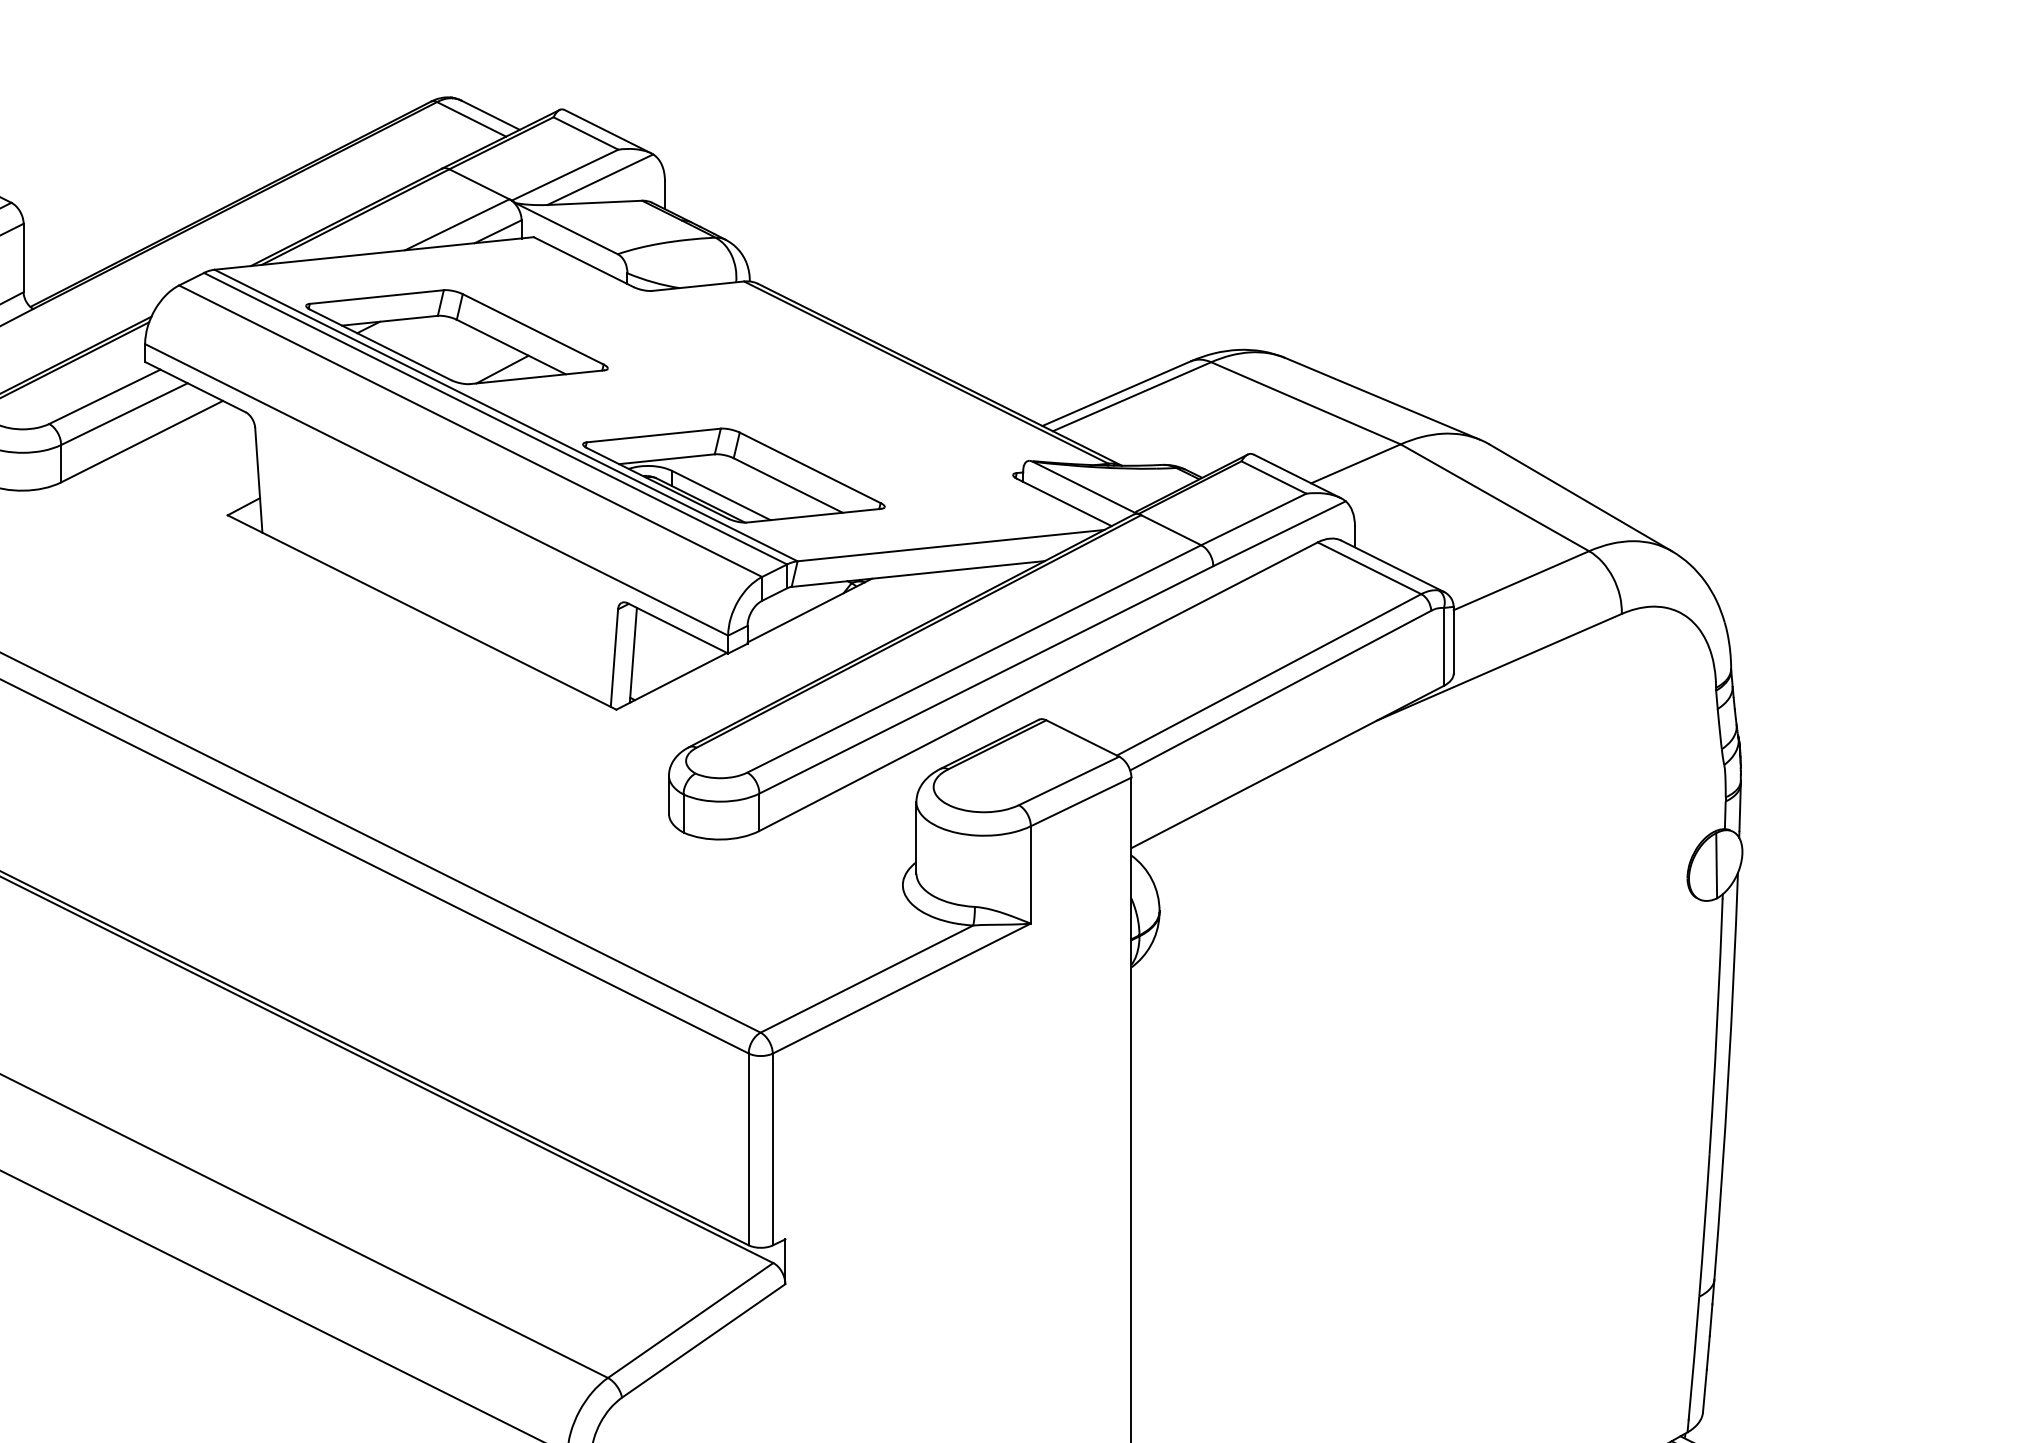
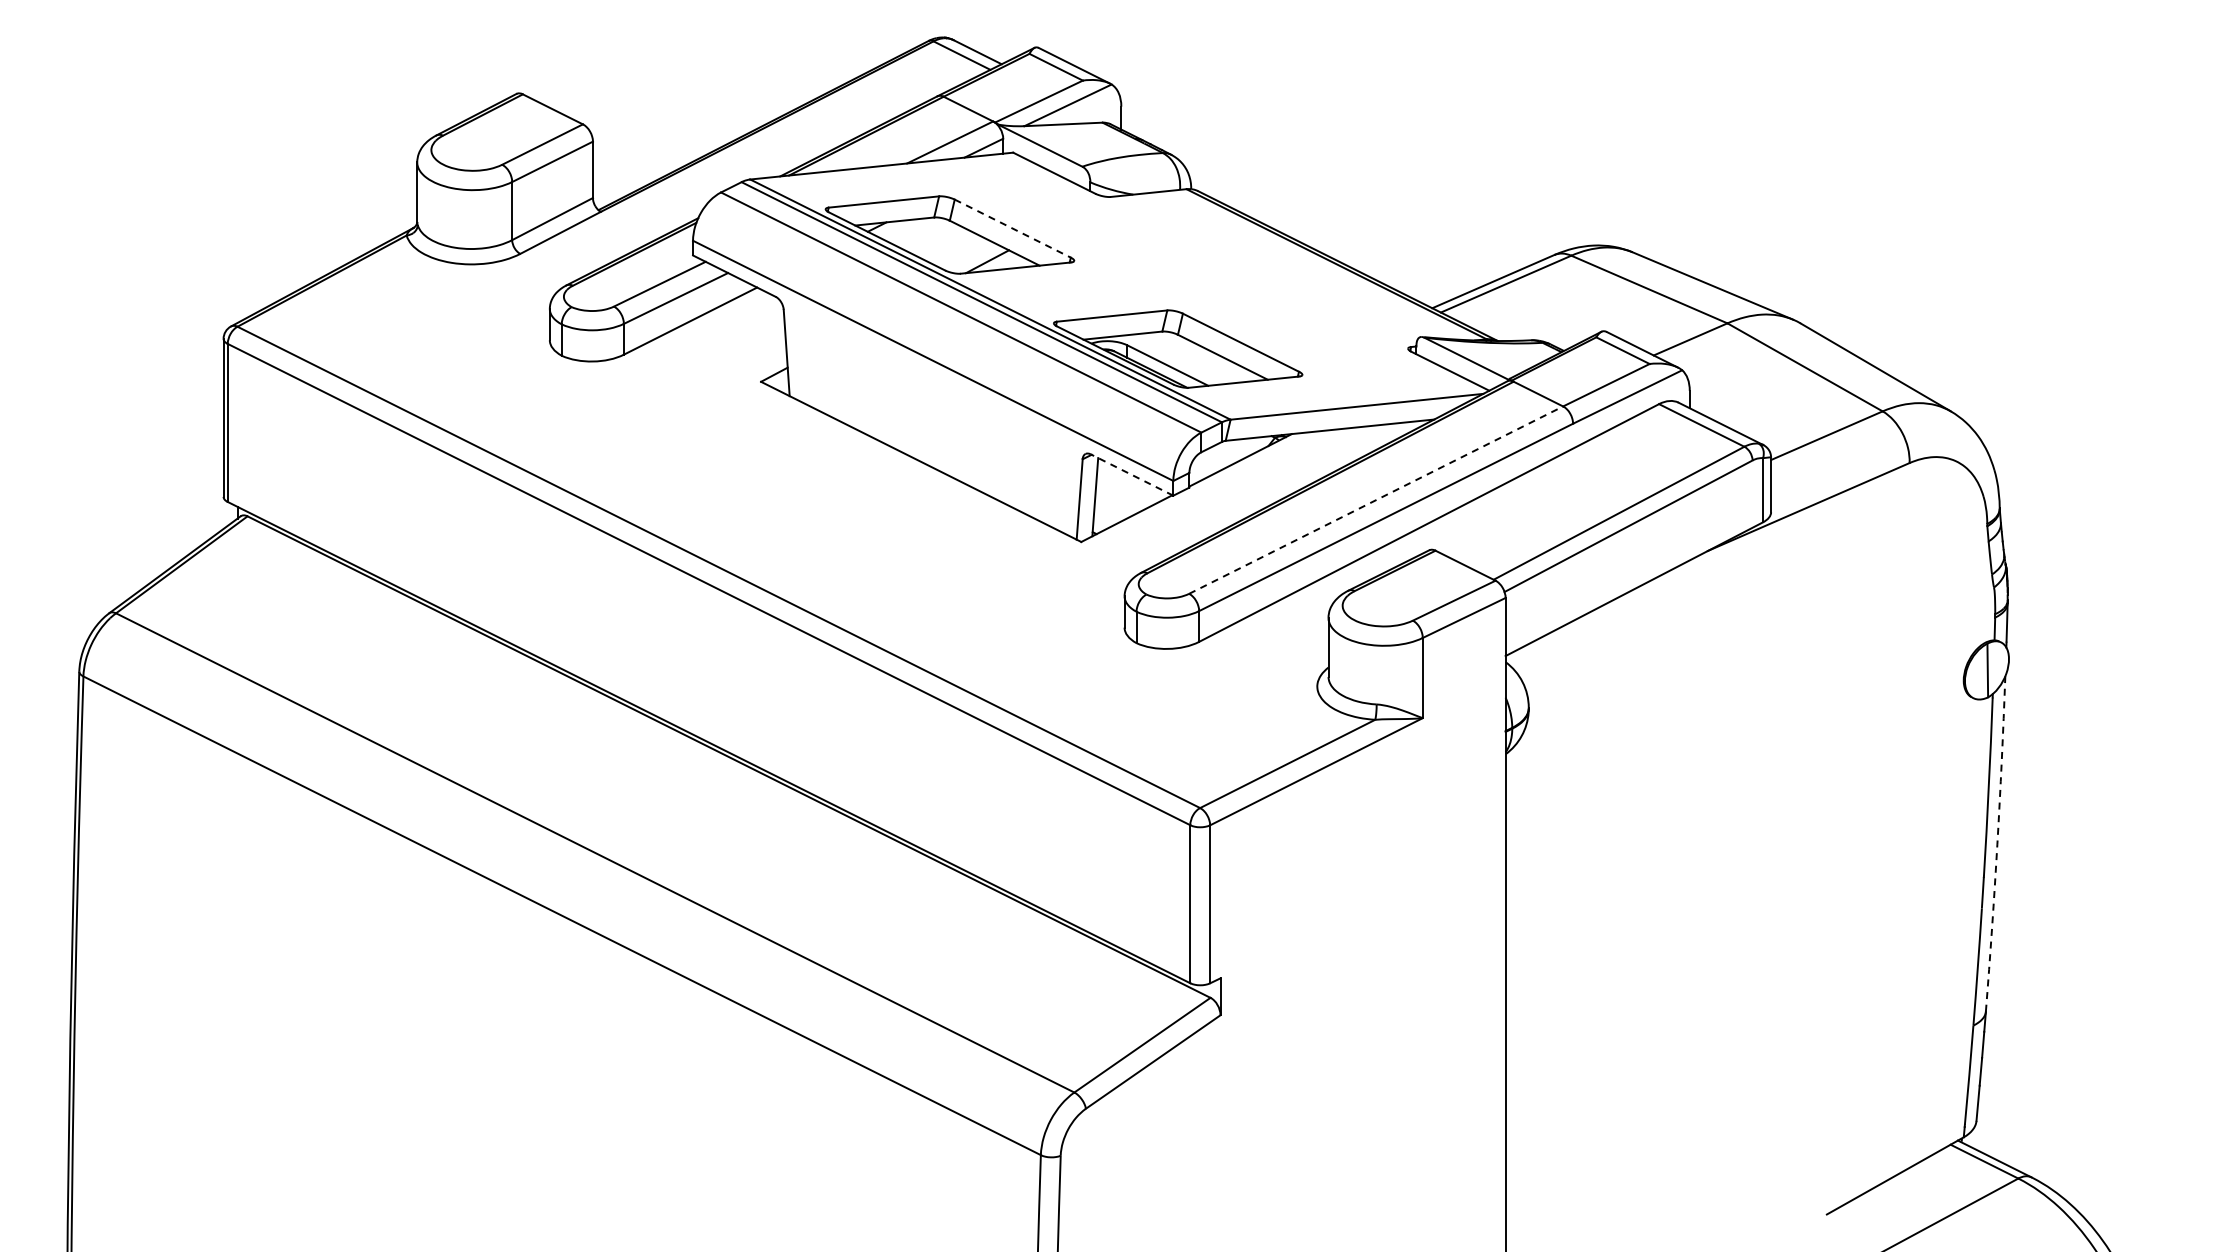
line: (532, 329) -> (1012, 228), solid -> dashed
line: (677, 627) -> (1131, 474), solid -> dashed
line: (974, 658) -> (1376, 499), solid -> dashed
arc: (1728, 1076) -> (1997, 844), solid -> dashed

